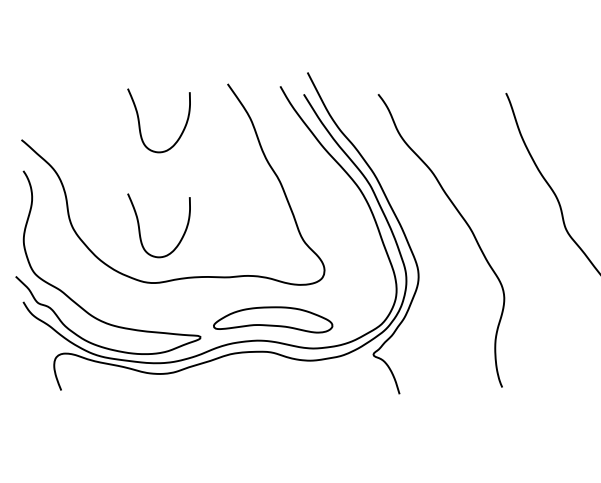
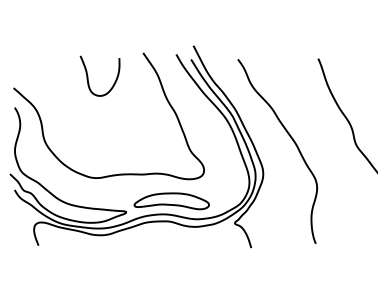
curve: (140, 224) -> (88, 141), removed

